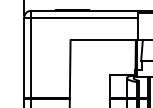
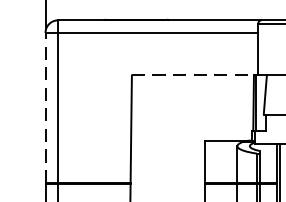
line: (103, 40) -> (193, 75), solid -> dashed
line: (24, 57) -> (45, 107), solid -> dashed

